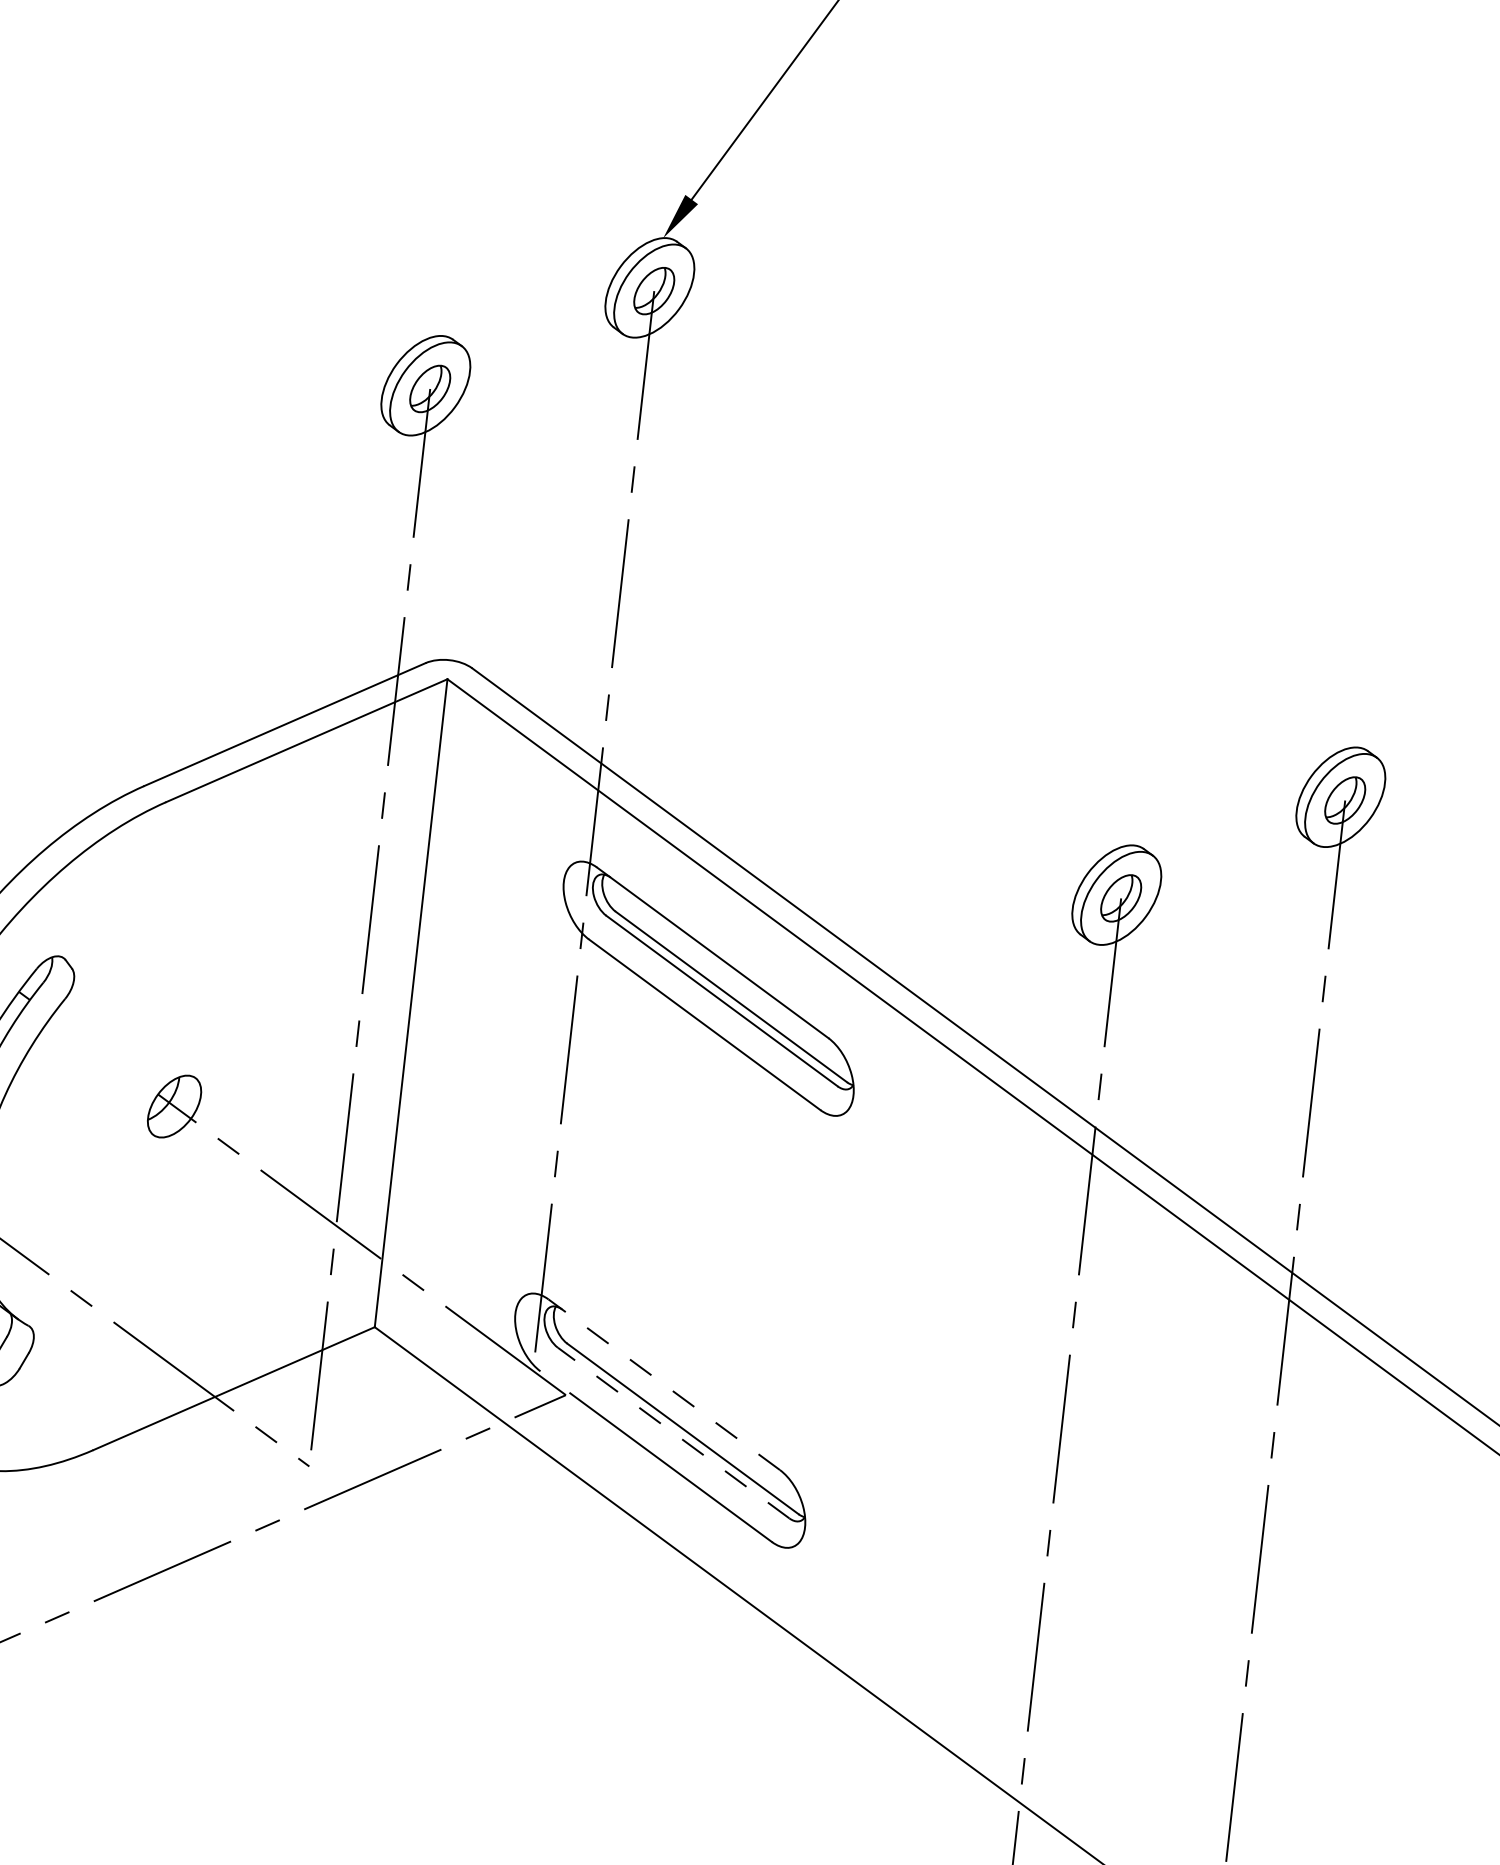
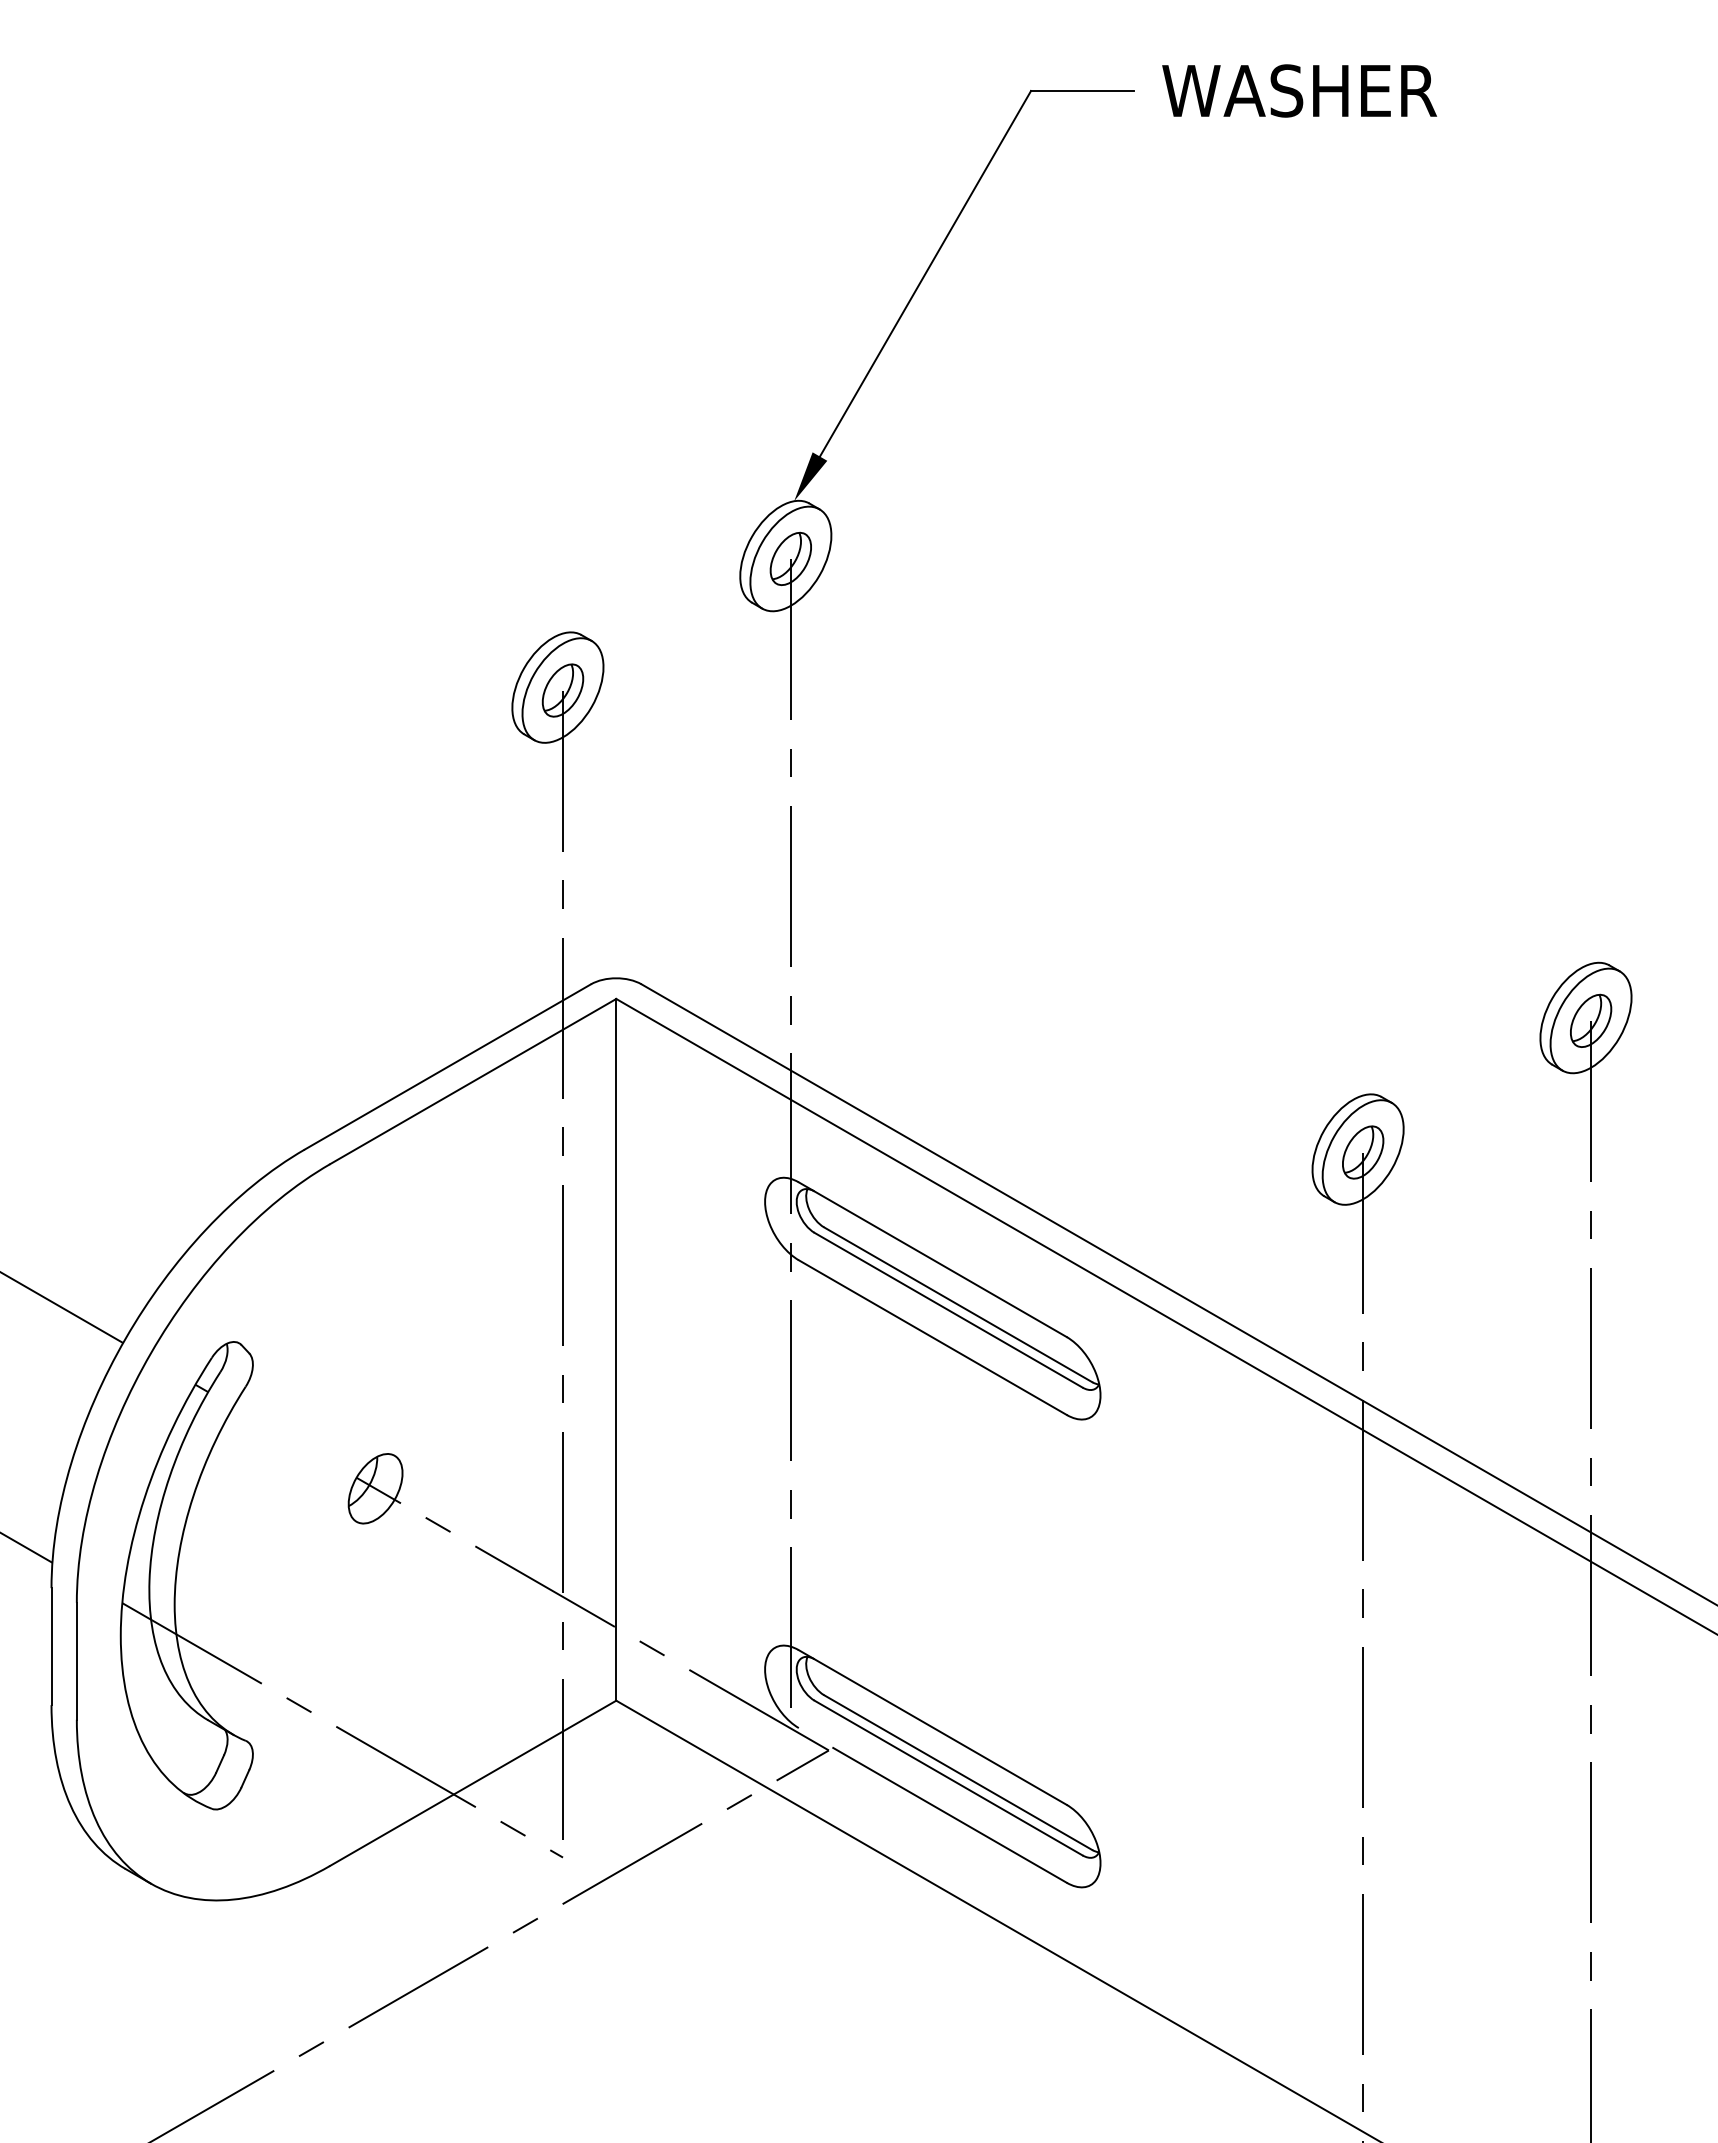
line: (663, 1384) -> (932, 1727), dashed -> solid
line: (673, 1433) -> (948, 1778), dashed -> solid

